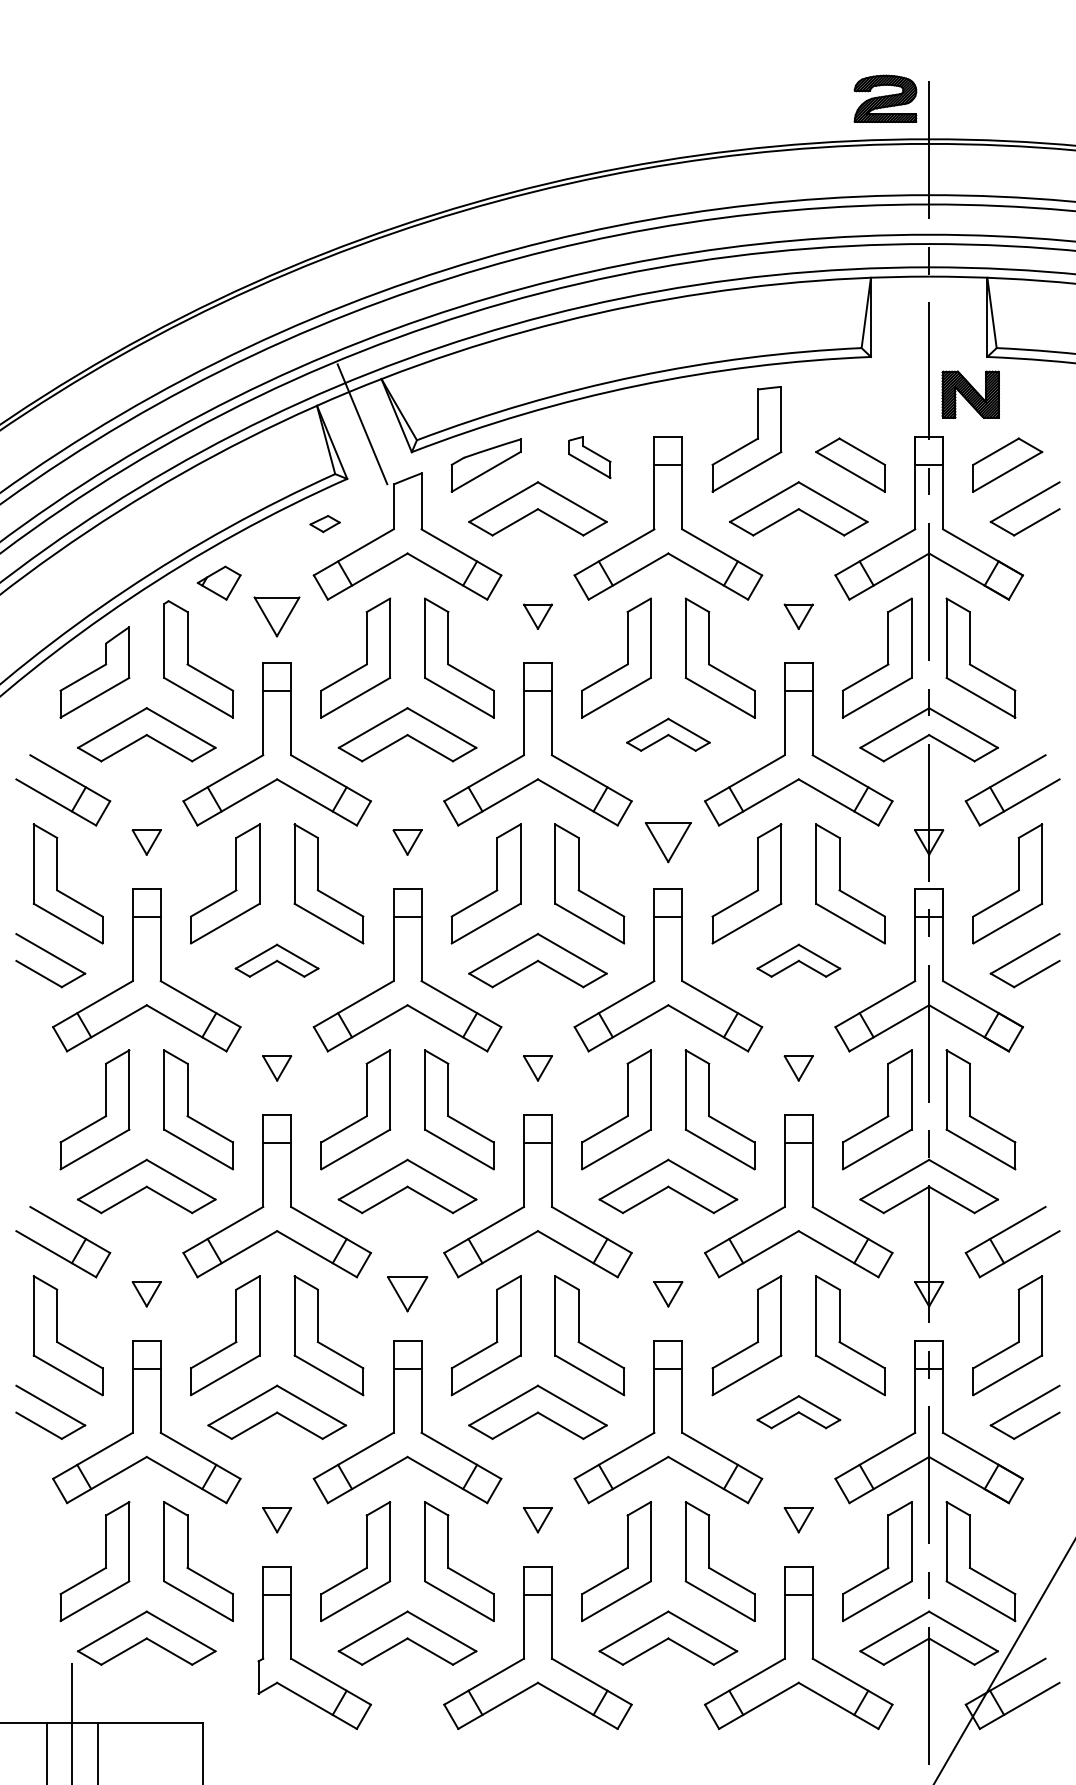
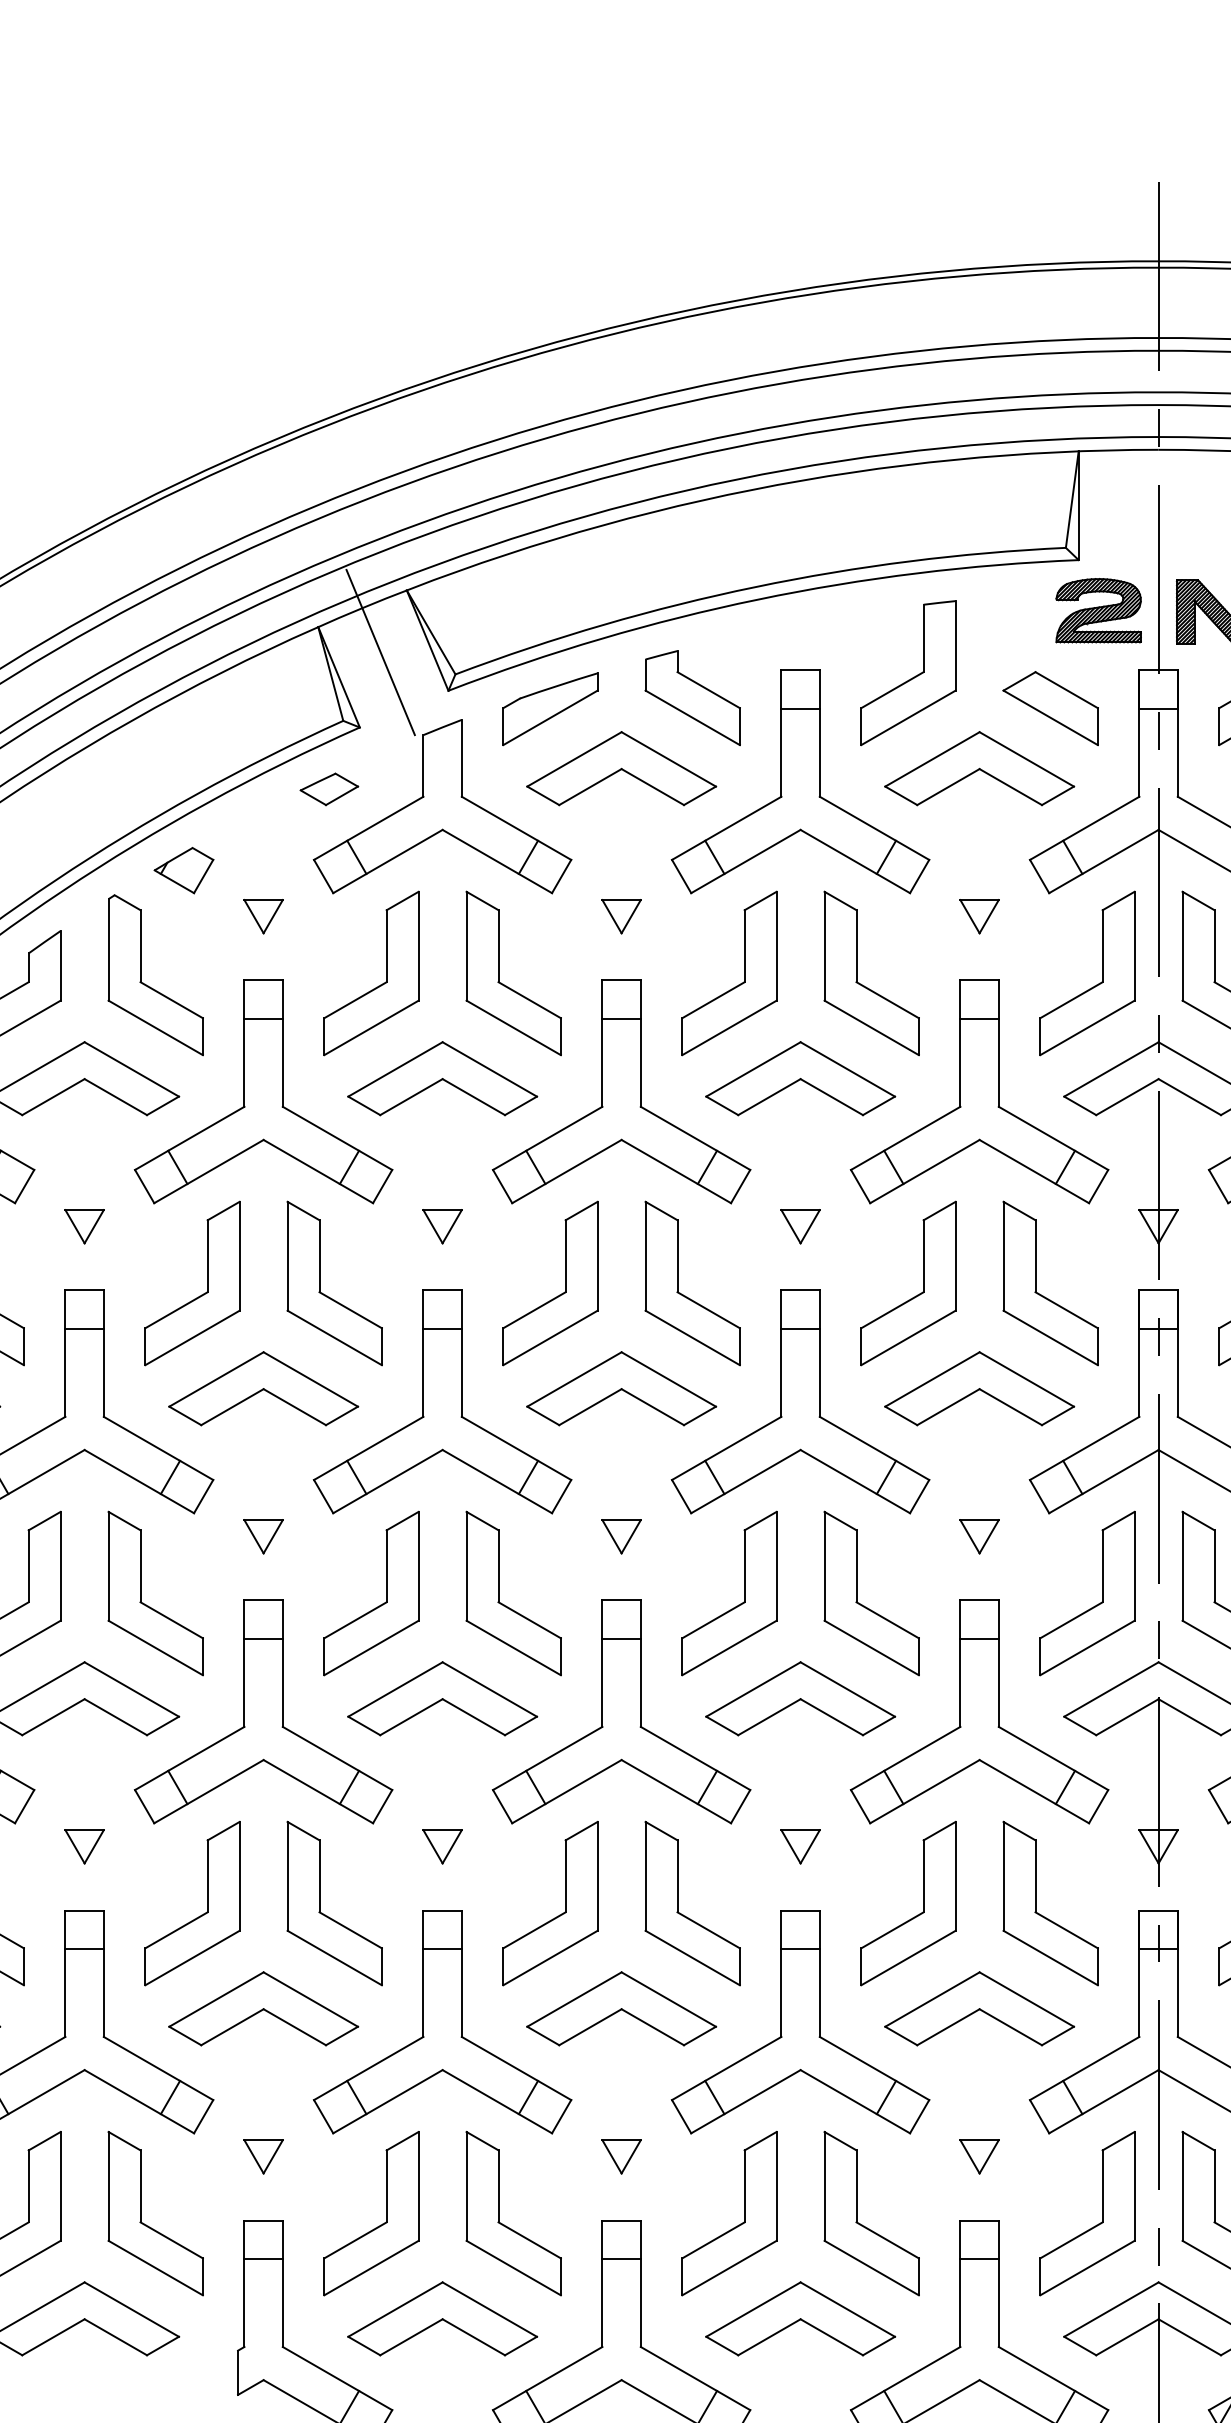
part: (885, 98) -> (1098, 610), moved
part: (589, 457) -> (692, 698), size x1.67
part: (324, 523) -> (328, 788), size x1.43
part: (277, 616) -> (264, 916), size x0.62
part: (668, 734) -> (800, 1078), size x1.67
part: (668, 842) -> (800, 1226), size x0.62
part: (276, 960) -> (262, 1388), size x1.67
part: (798, 960) -> (979, 1388), size x1.67
part: (407, 1294) -> (442, 1847), size x0.71
part: (798, 1411) -> (979, 2007), size x1.67

